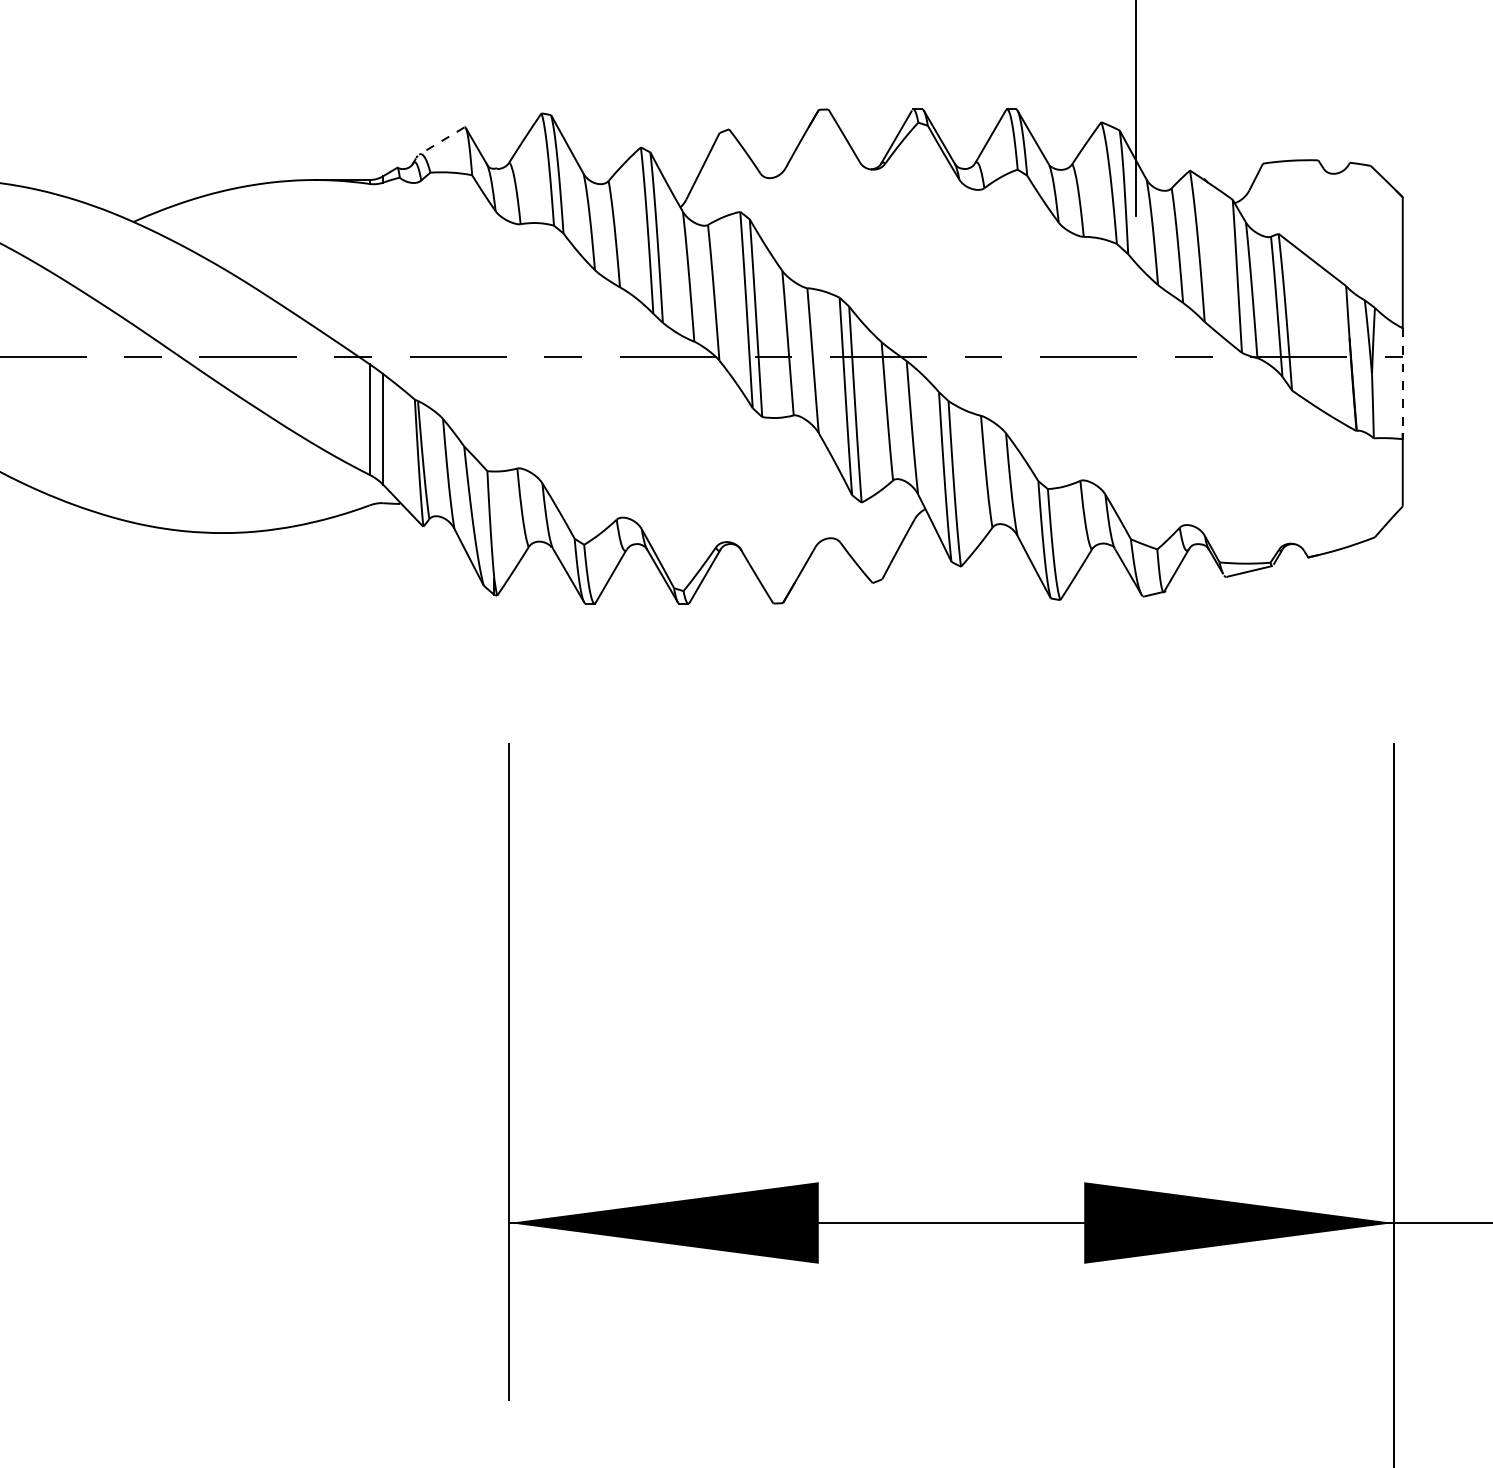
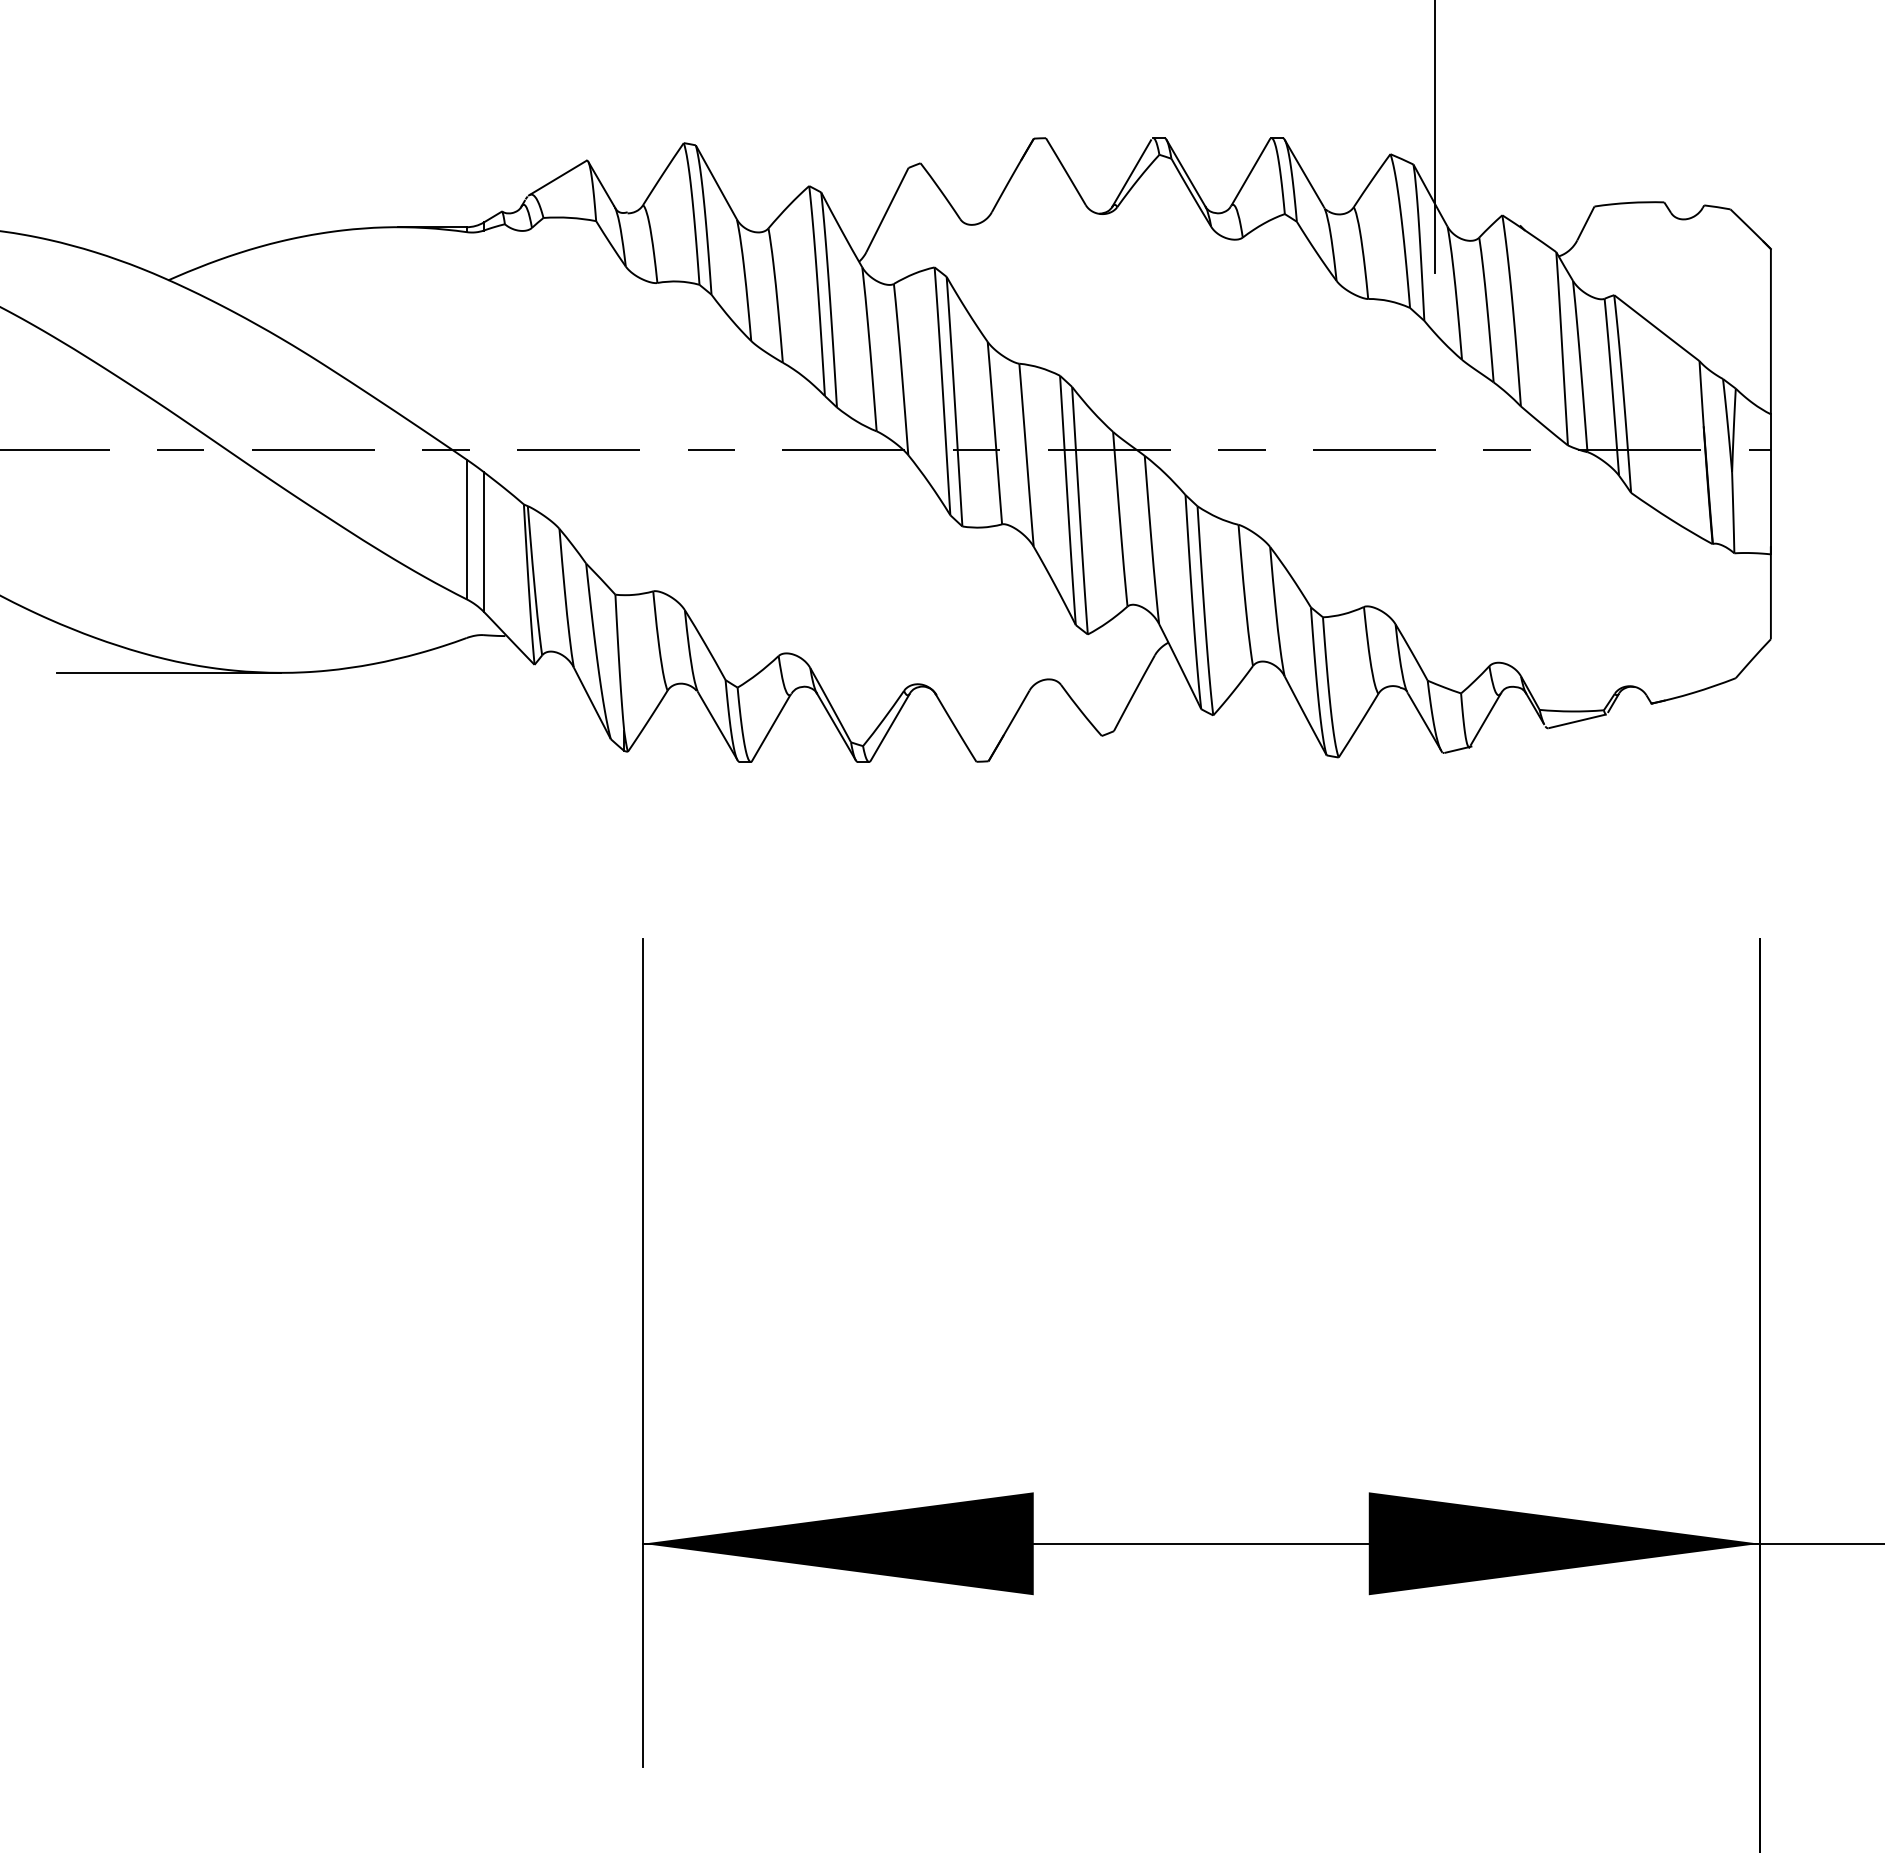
line: (441, 141) -> (557, 178), dashed -> solid
line: (1402, 383) -> (1770, 484), dashed -> solid
line: (133, 532) -> (168, 672), added

